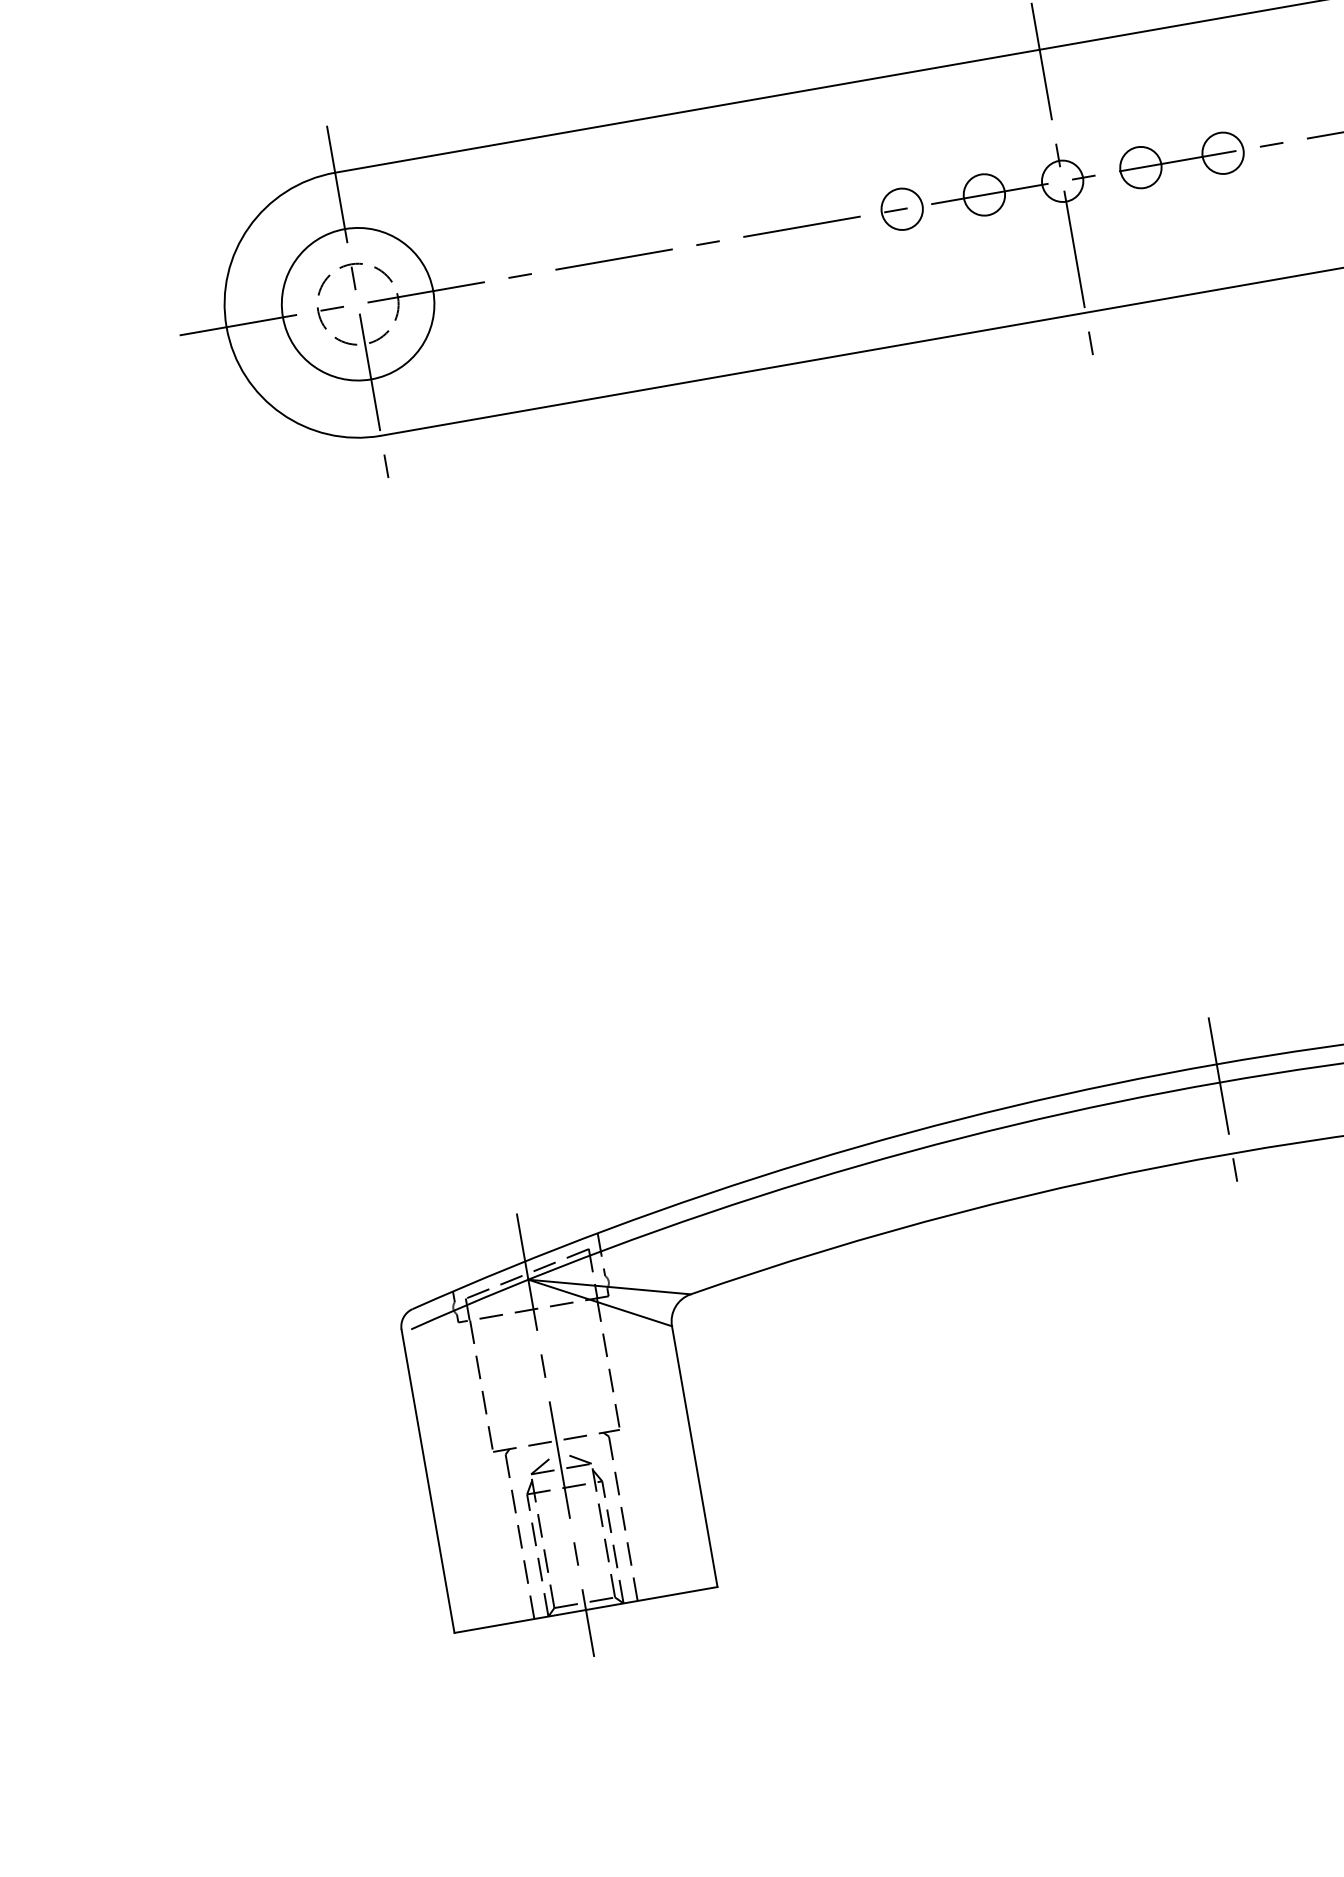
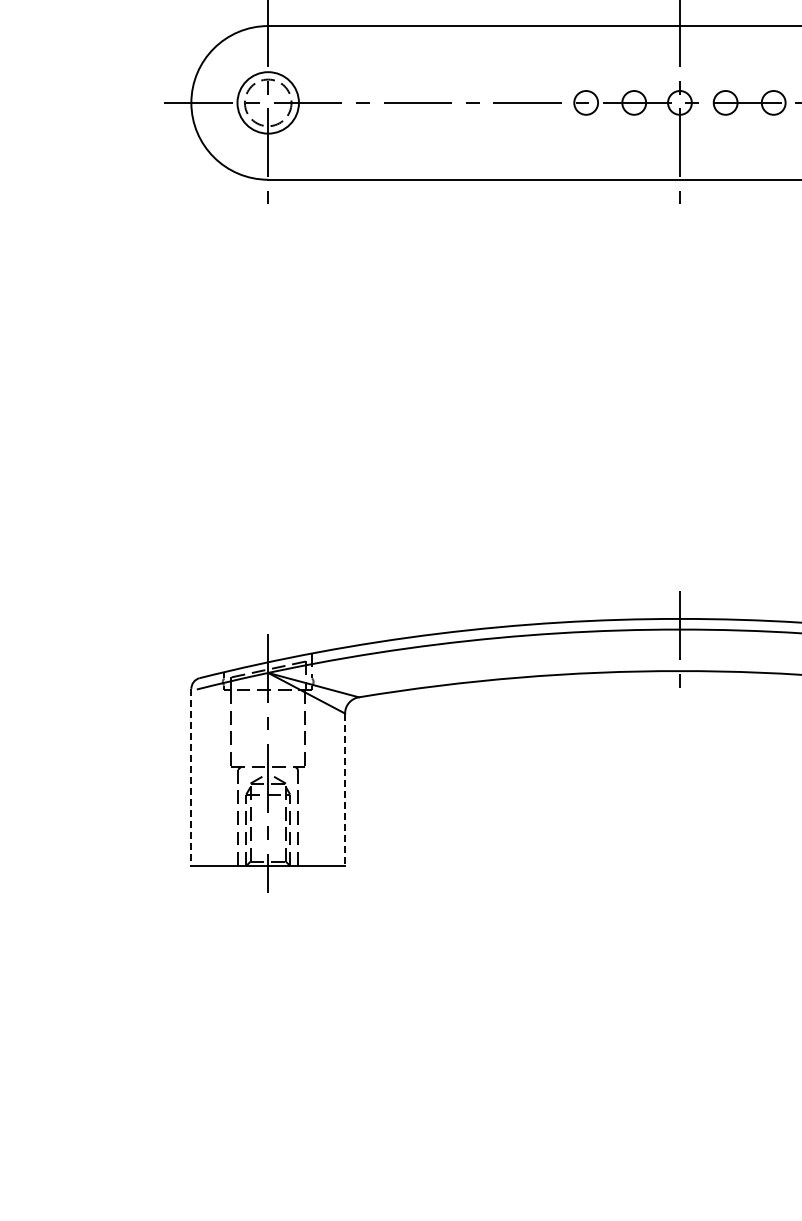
circle: (358, 303) -> (268, 102), size x0.7
line: (695, 1457) -> (345, 790), solid -> dashed
line: (428, 1481) -> (191, 777), solid -> dashed

